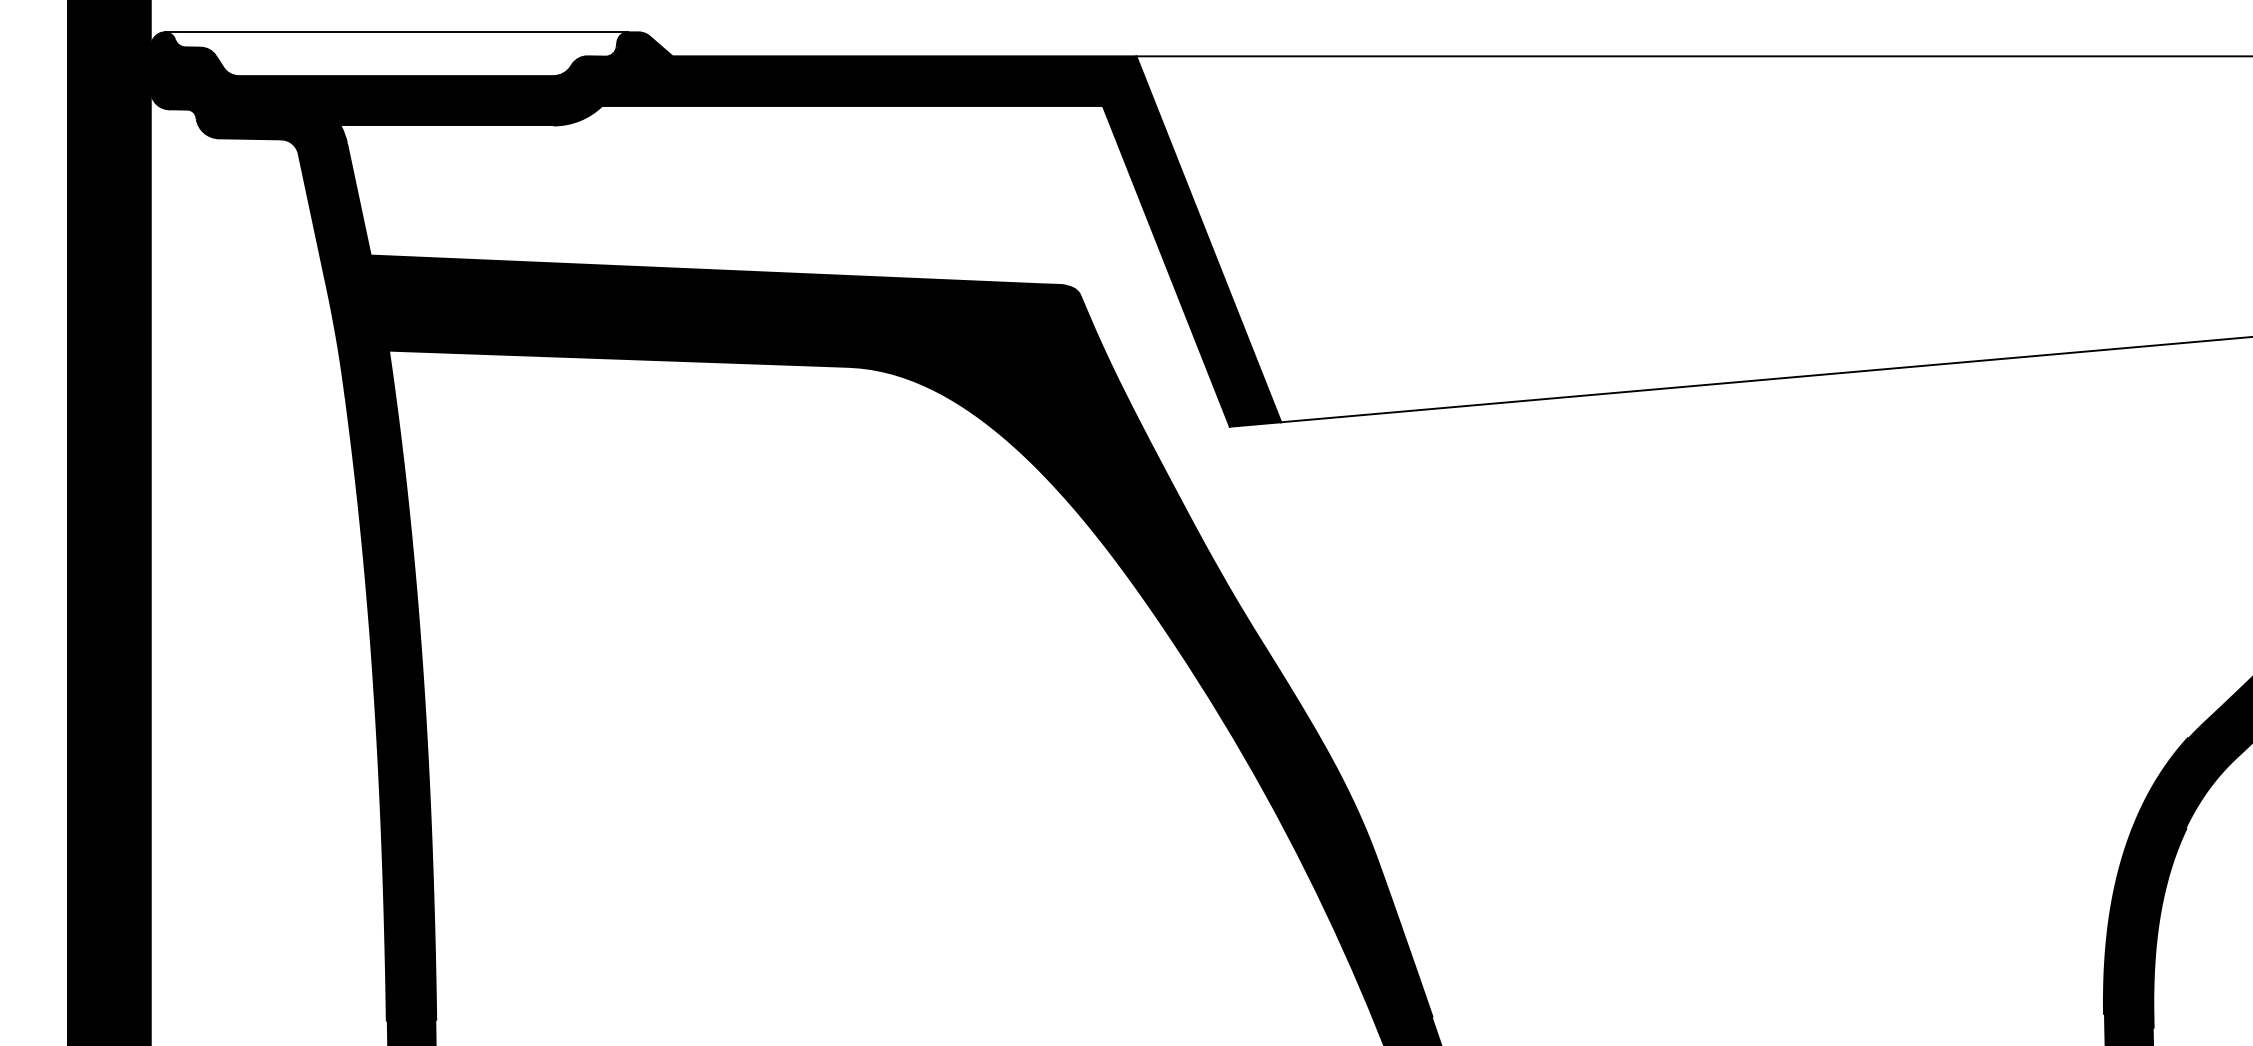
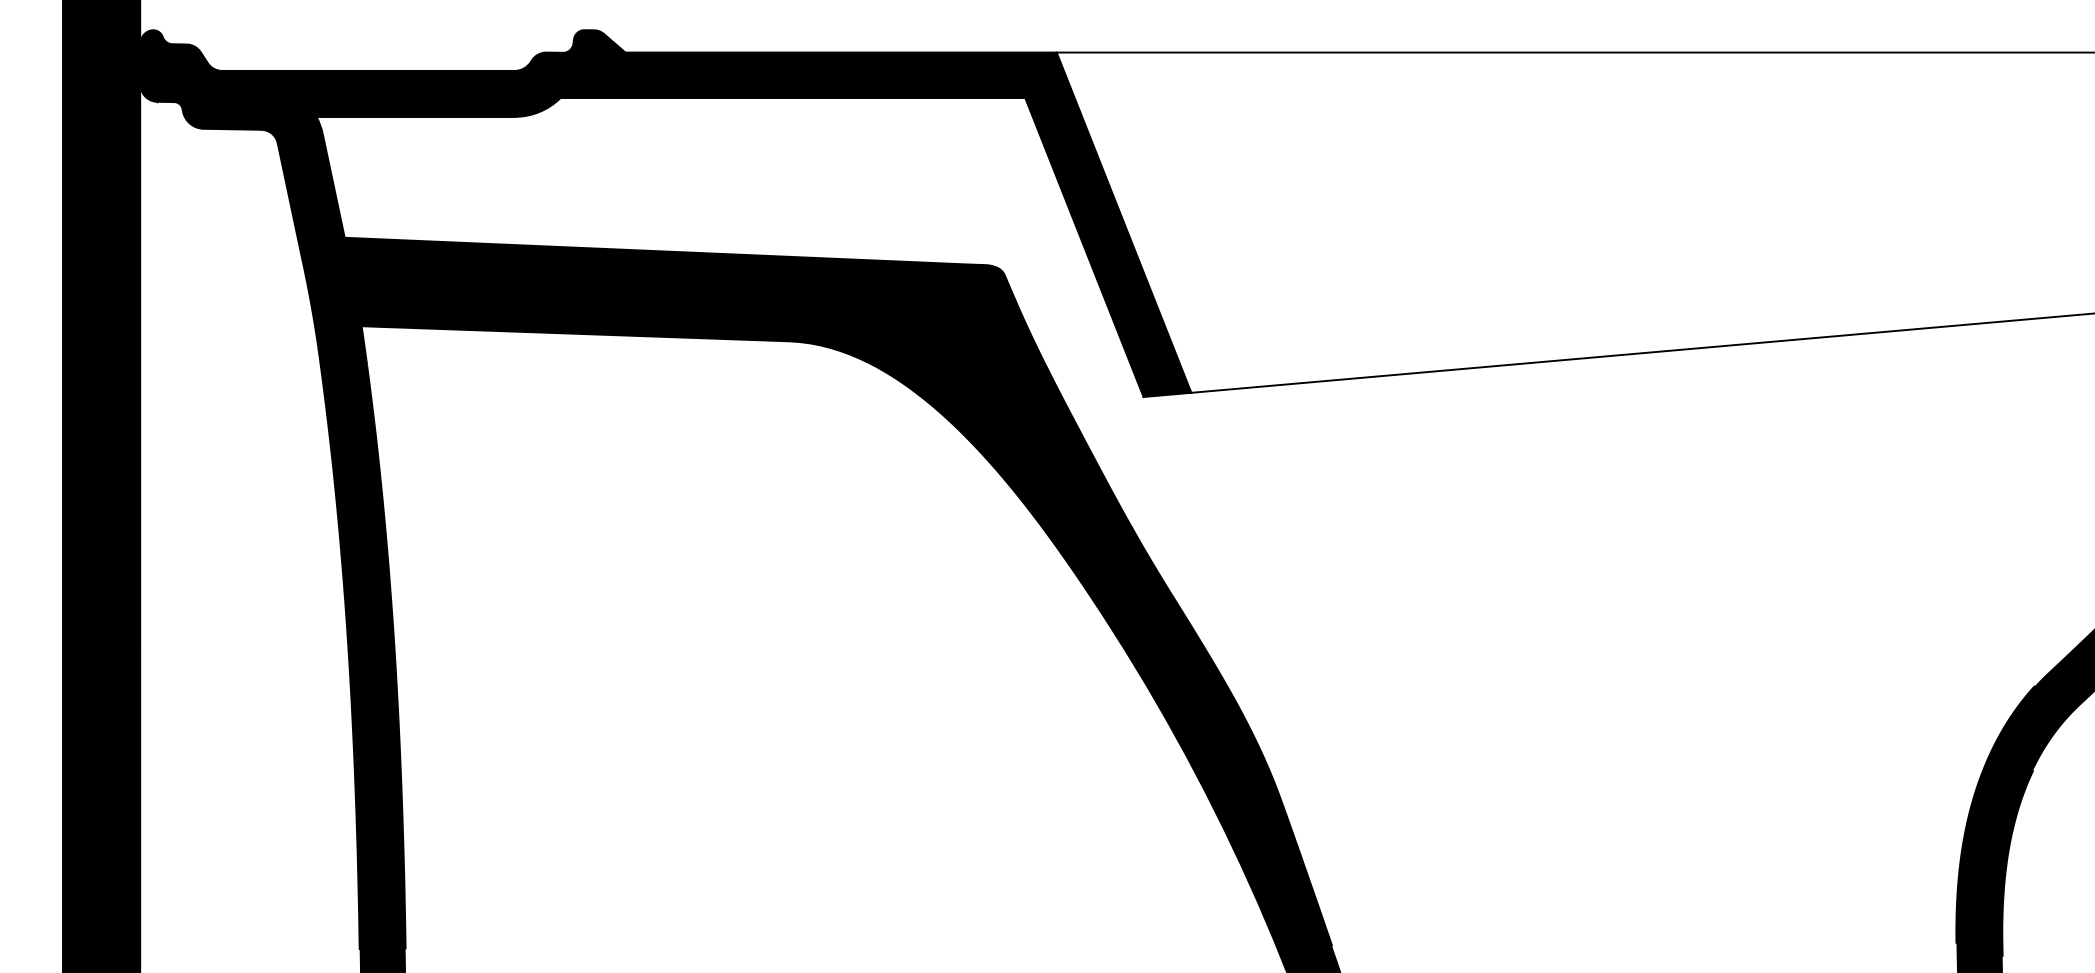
line: (396, 32) -> (368, 30), removed

